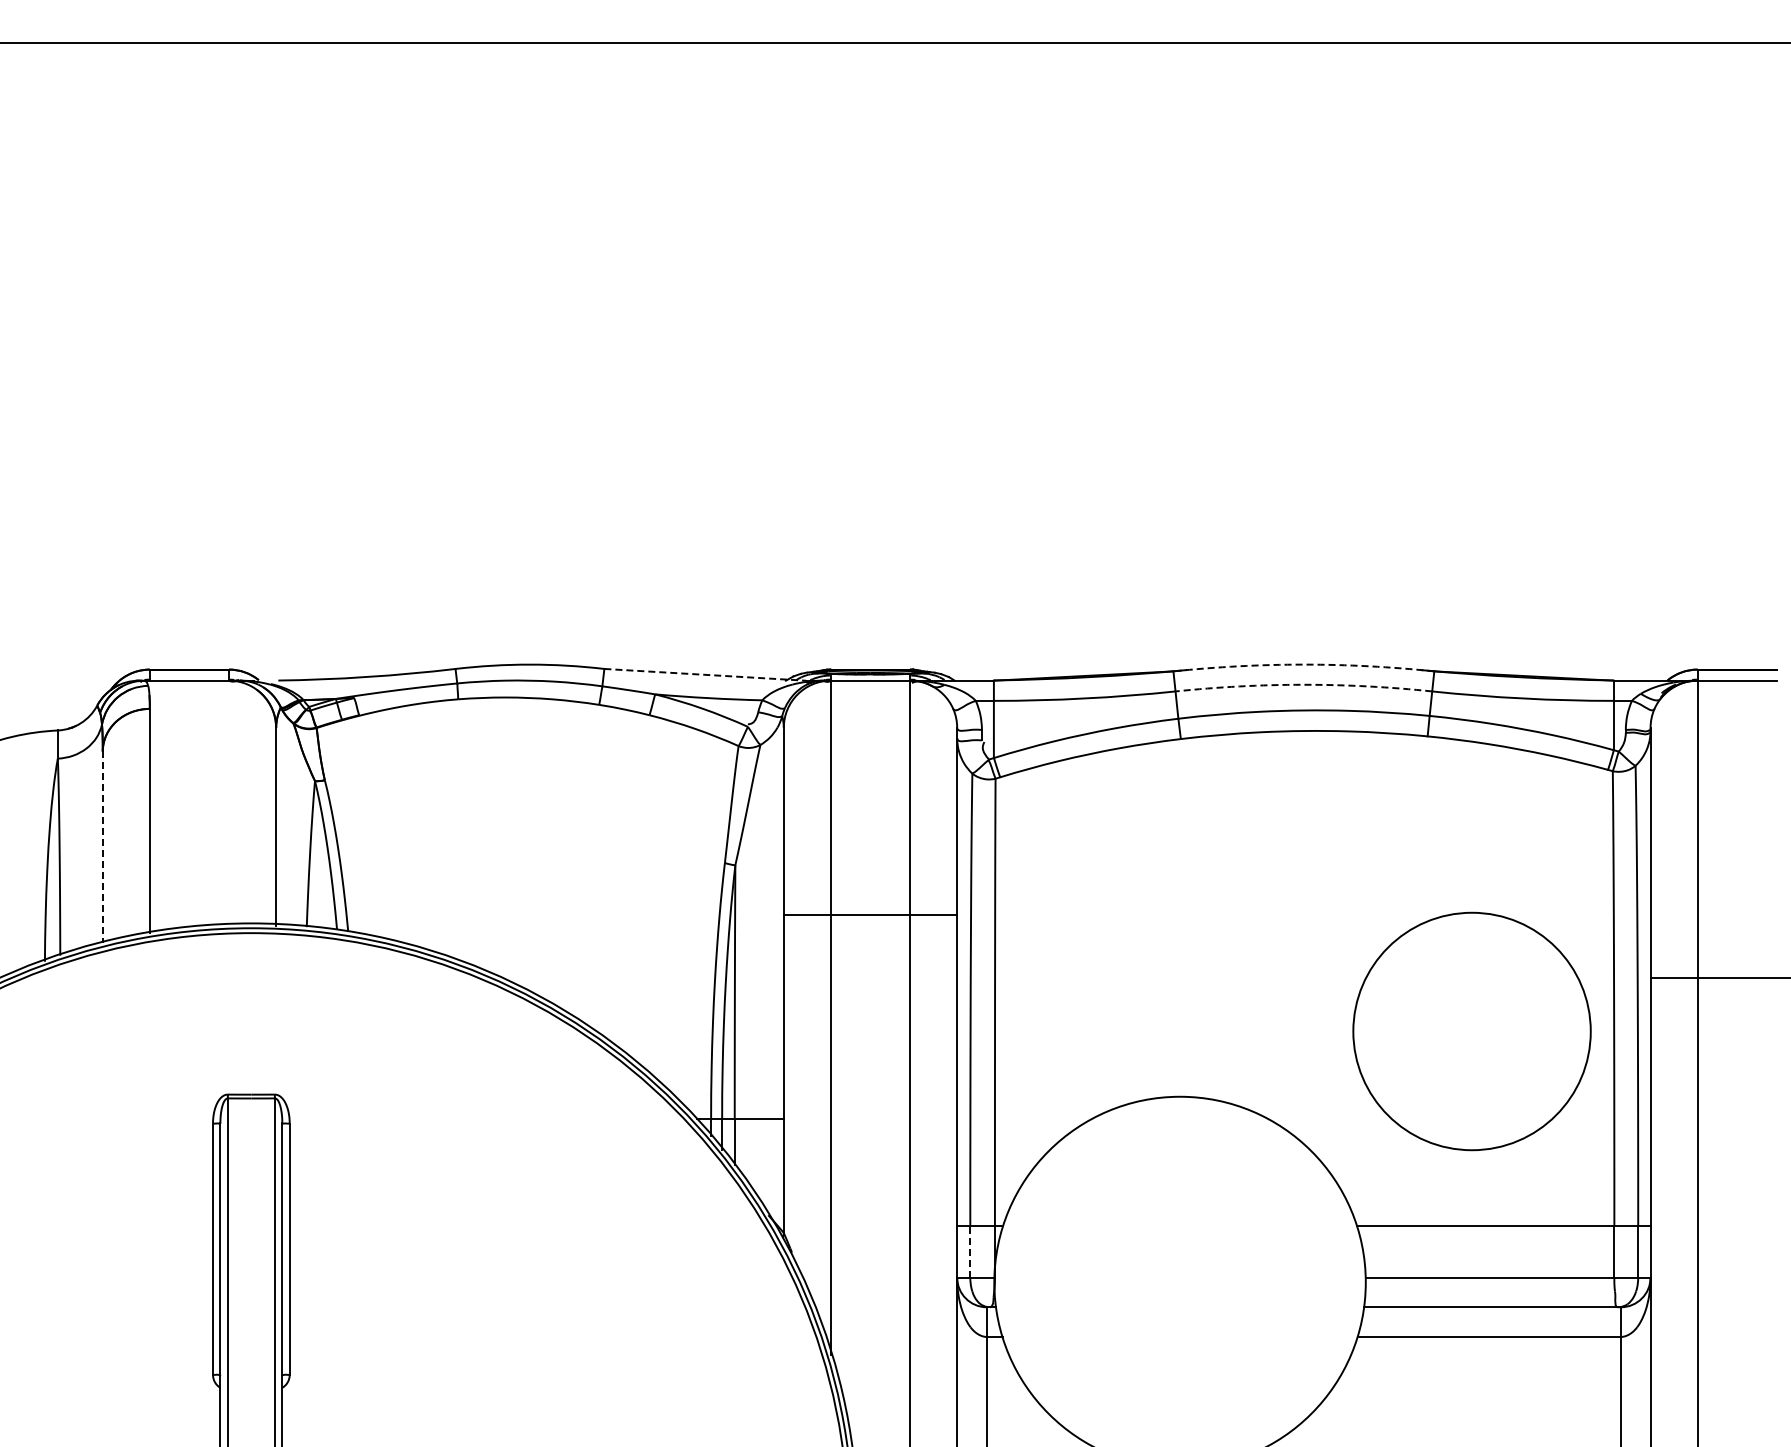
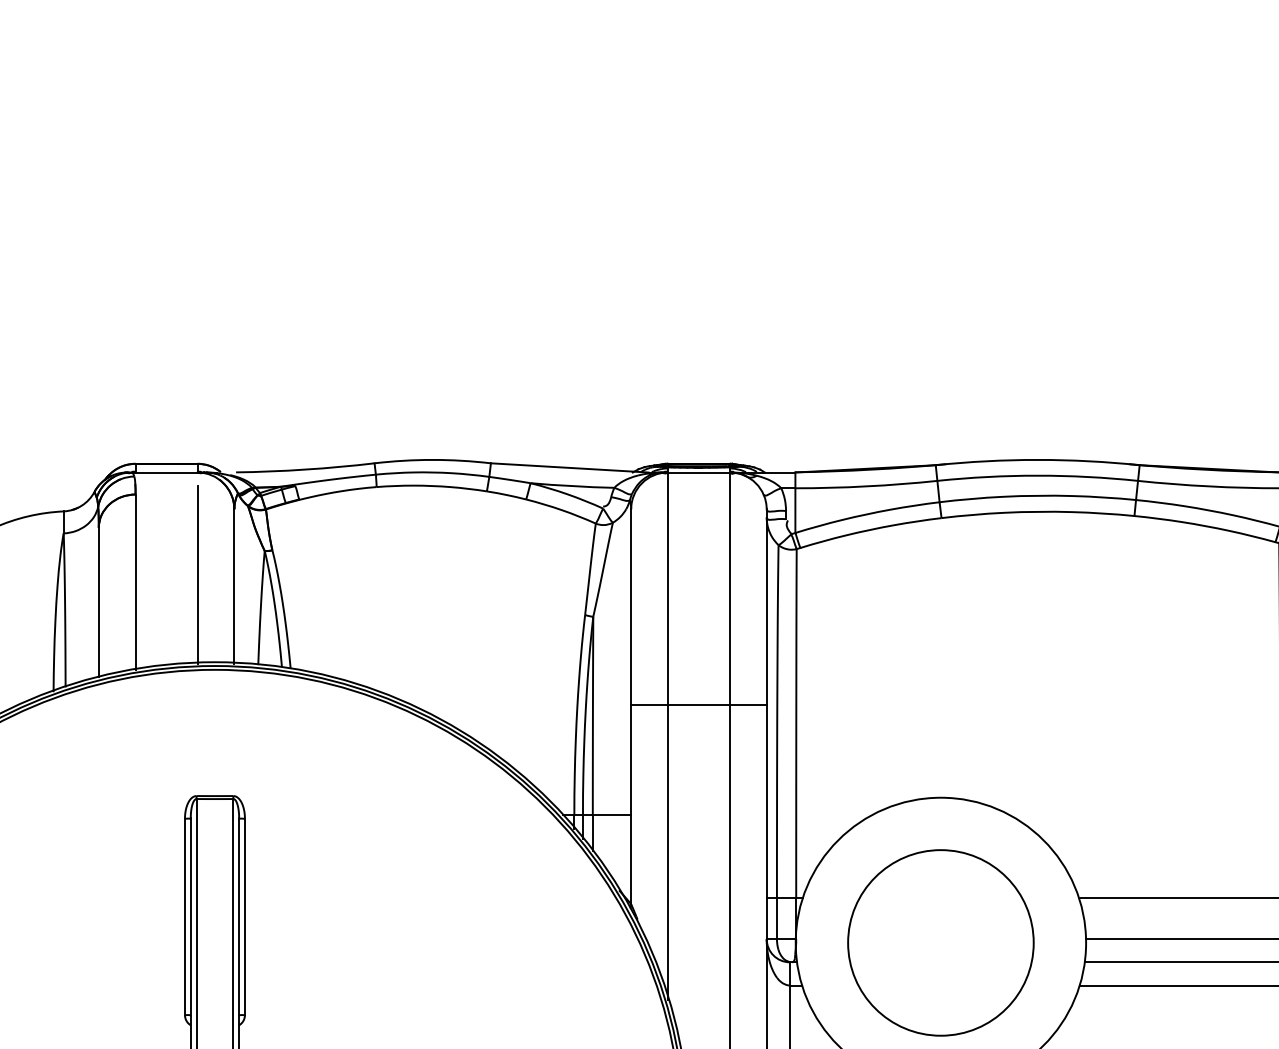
arc: (1303, 664) -> (1037, 459), dashed -> solid
line: (705, 674) -> (569, 467), dashed -> solid
arc: (1303, 684) -> (1037, 475), dashed -> solid
line: (229, 811) -> (197, 574), added
line: (102, 847) -> (98, 602), dashed -> solid
line: (870, 914) -> (698, 704), moved
circle: (1471, 1031) -> (940, 942), moved
line: (970, 1251) -> (777, 918), dashed -> solid

